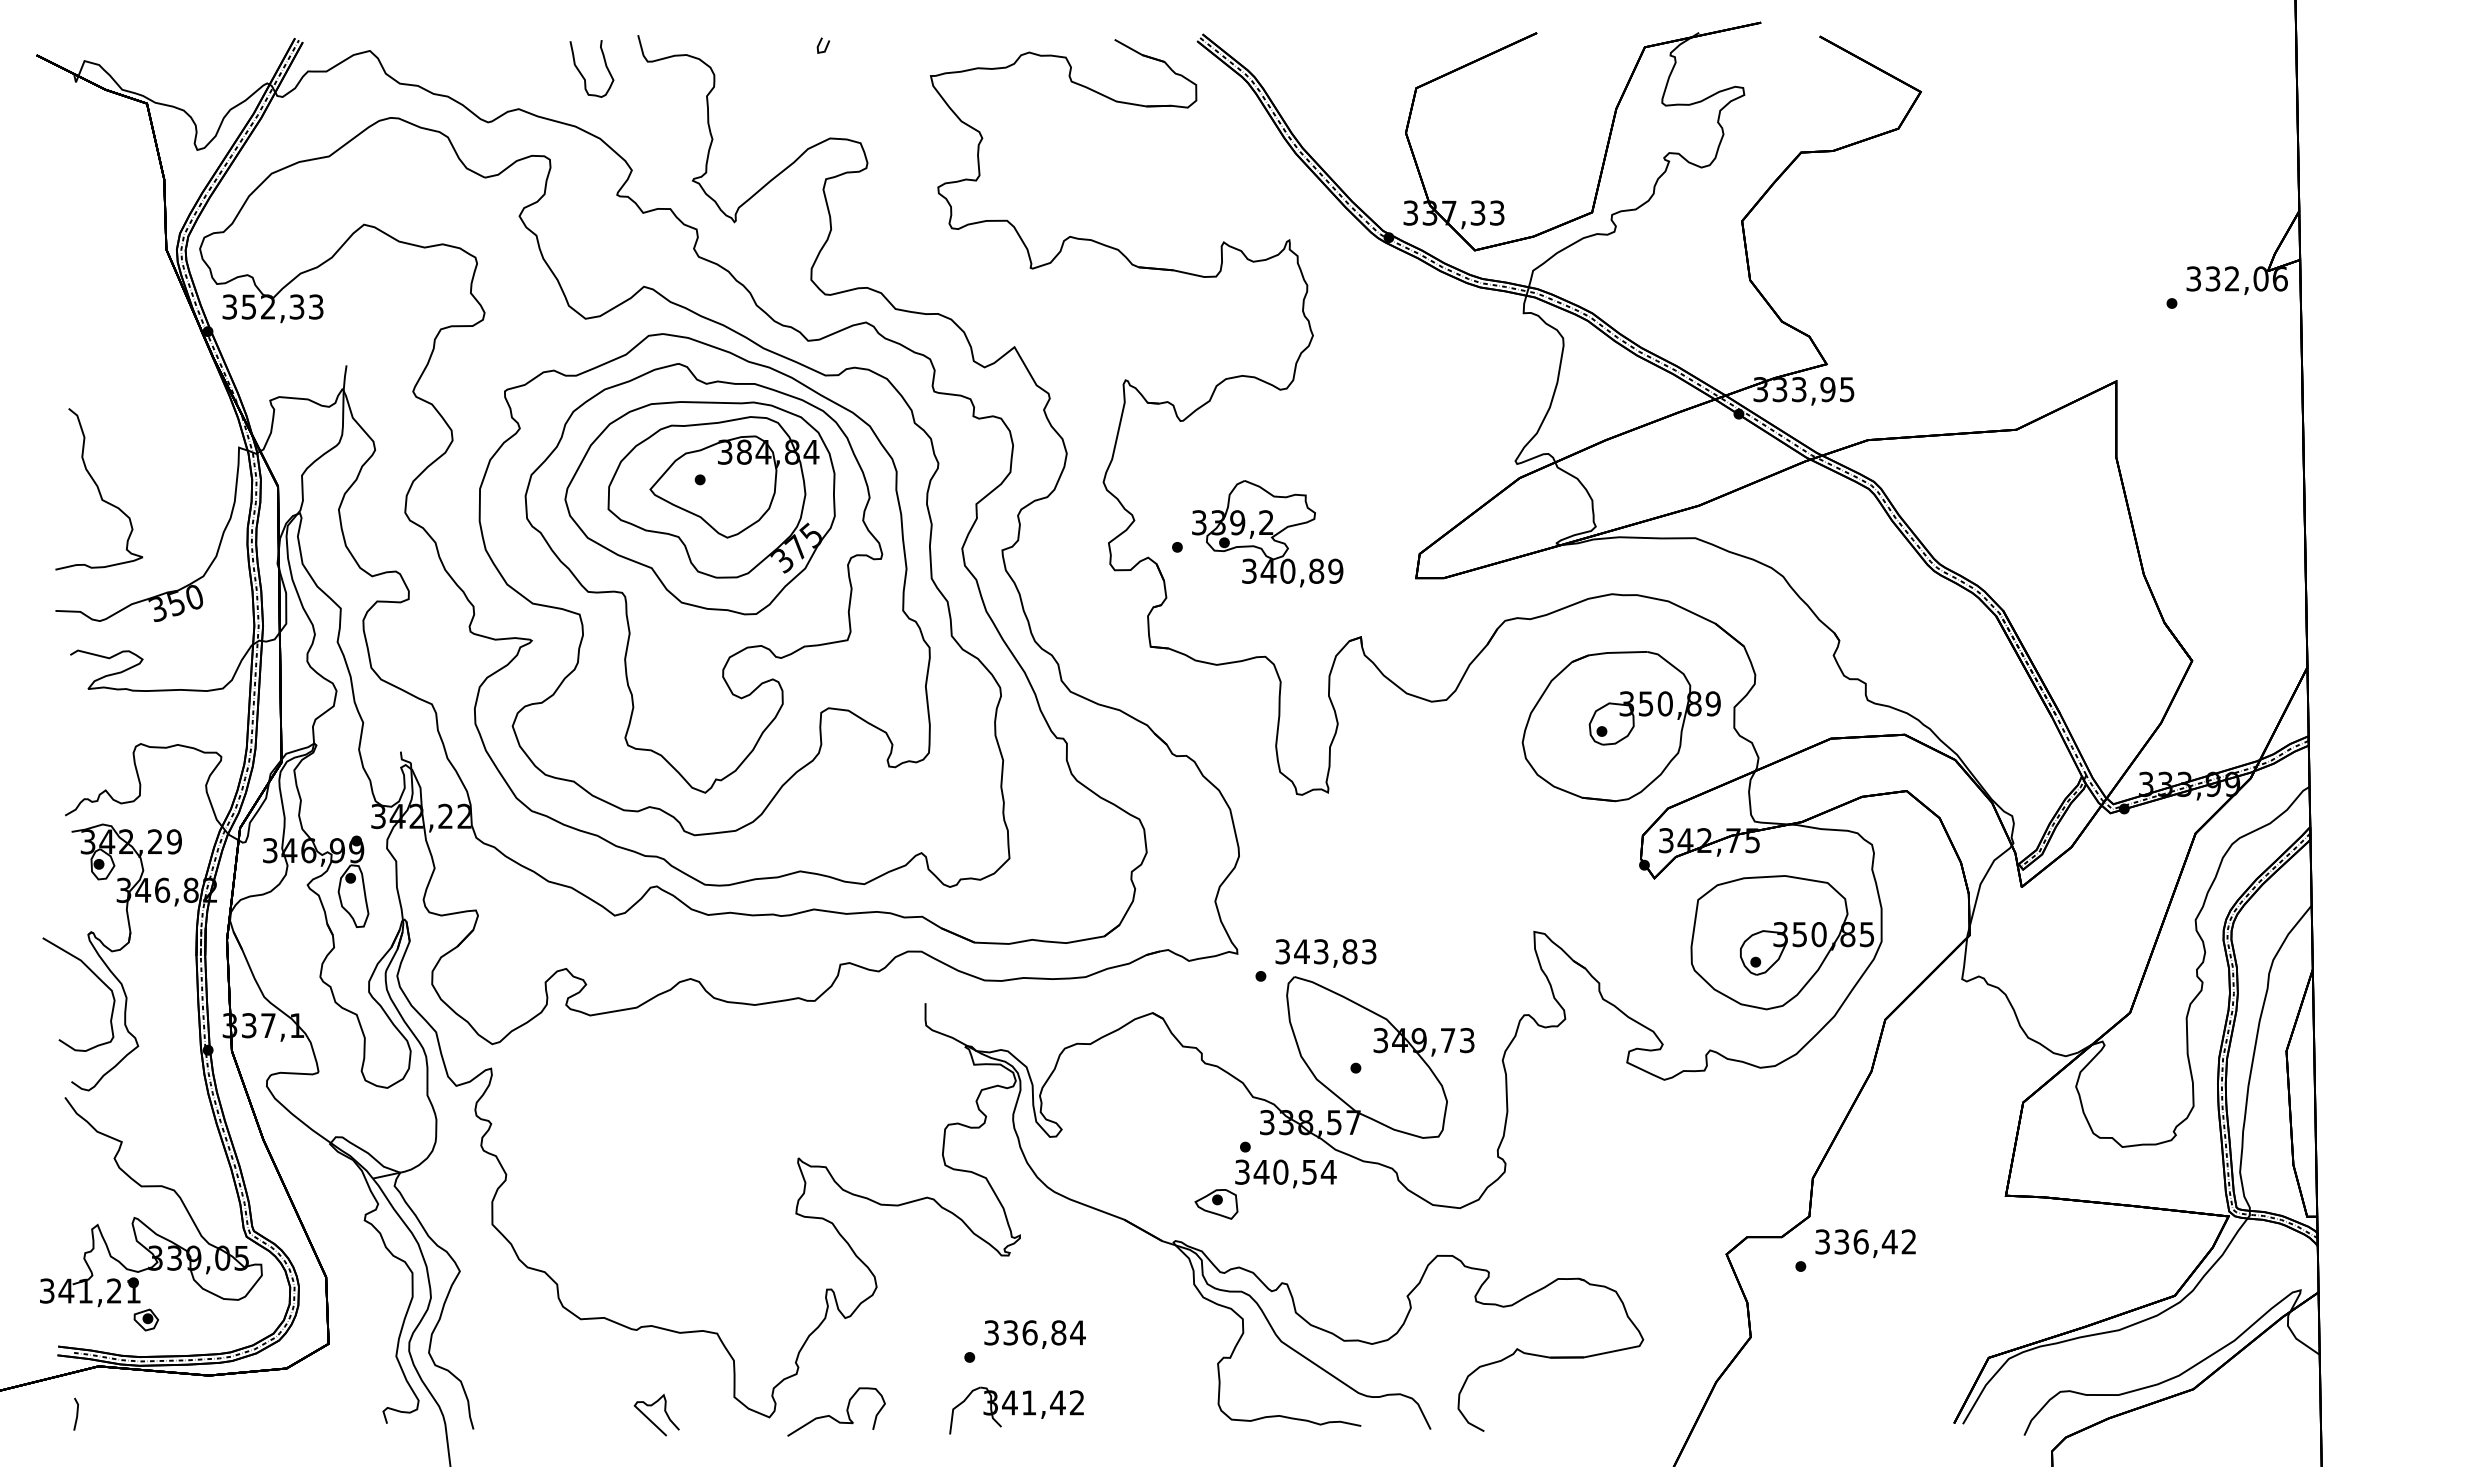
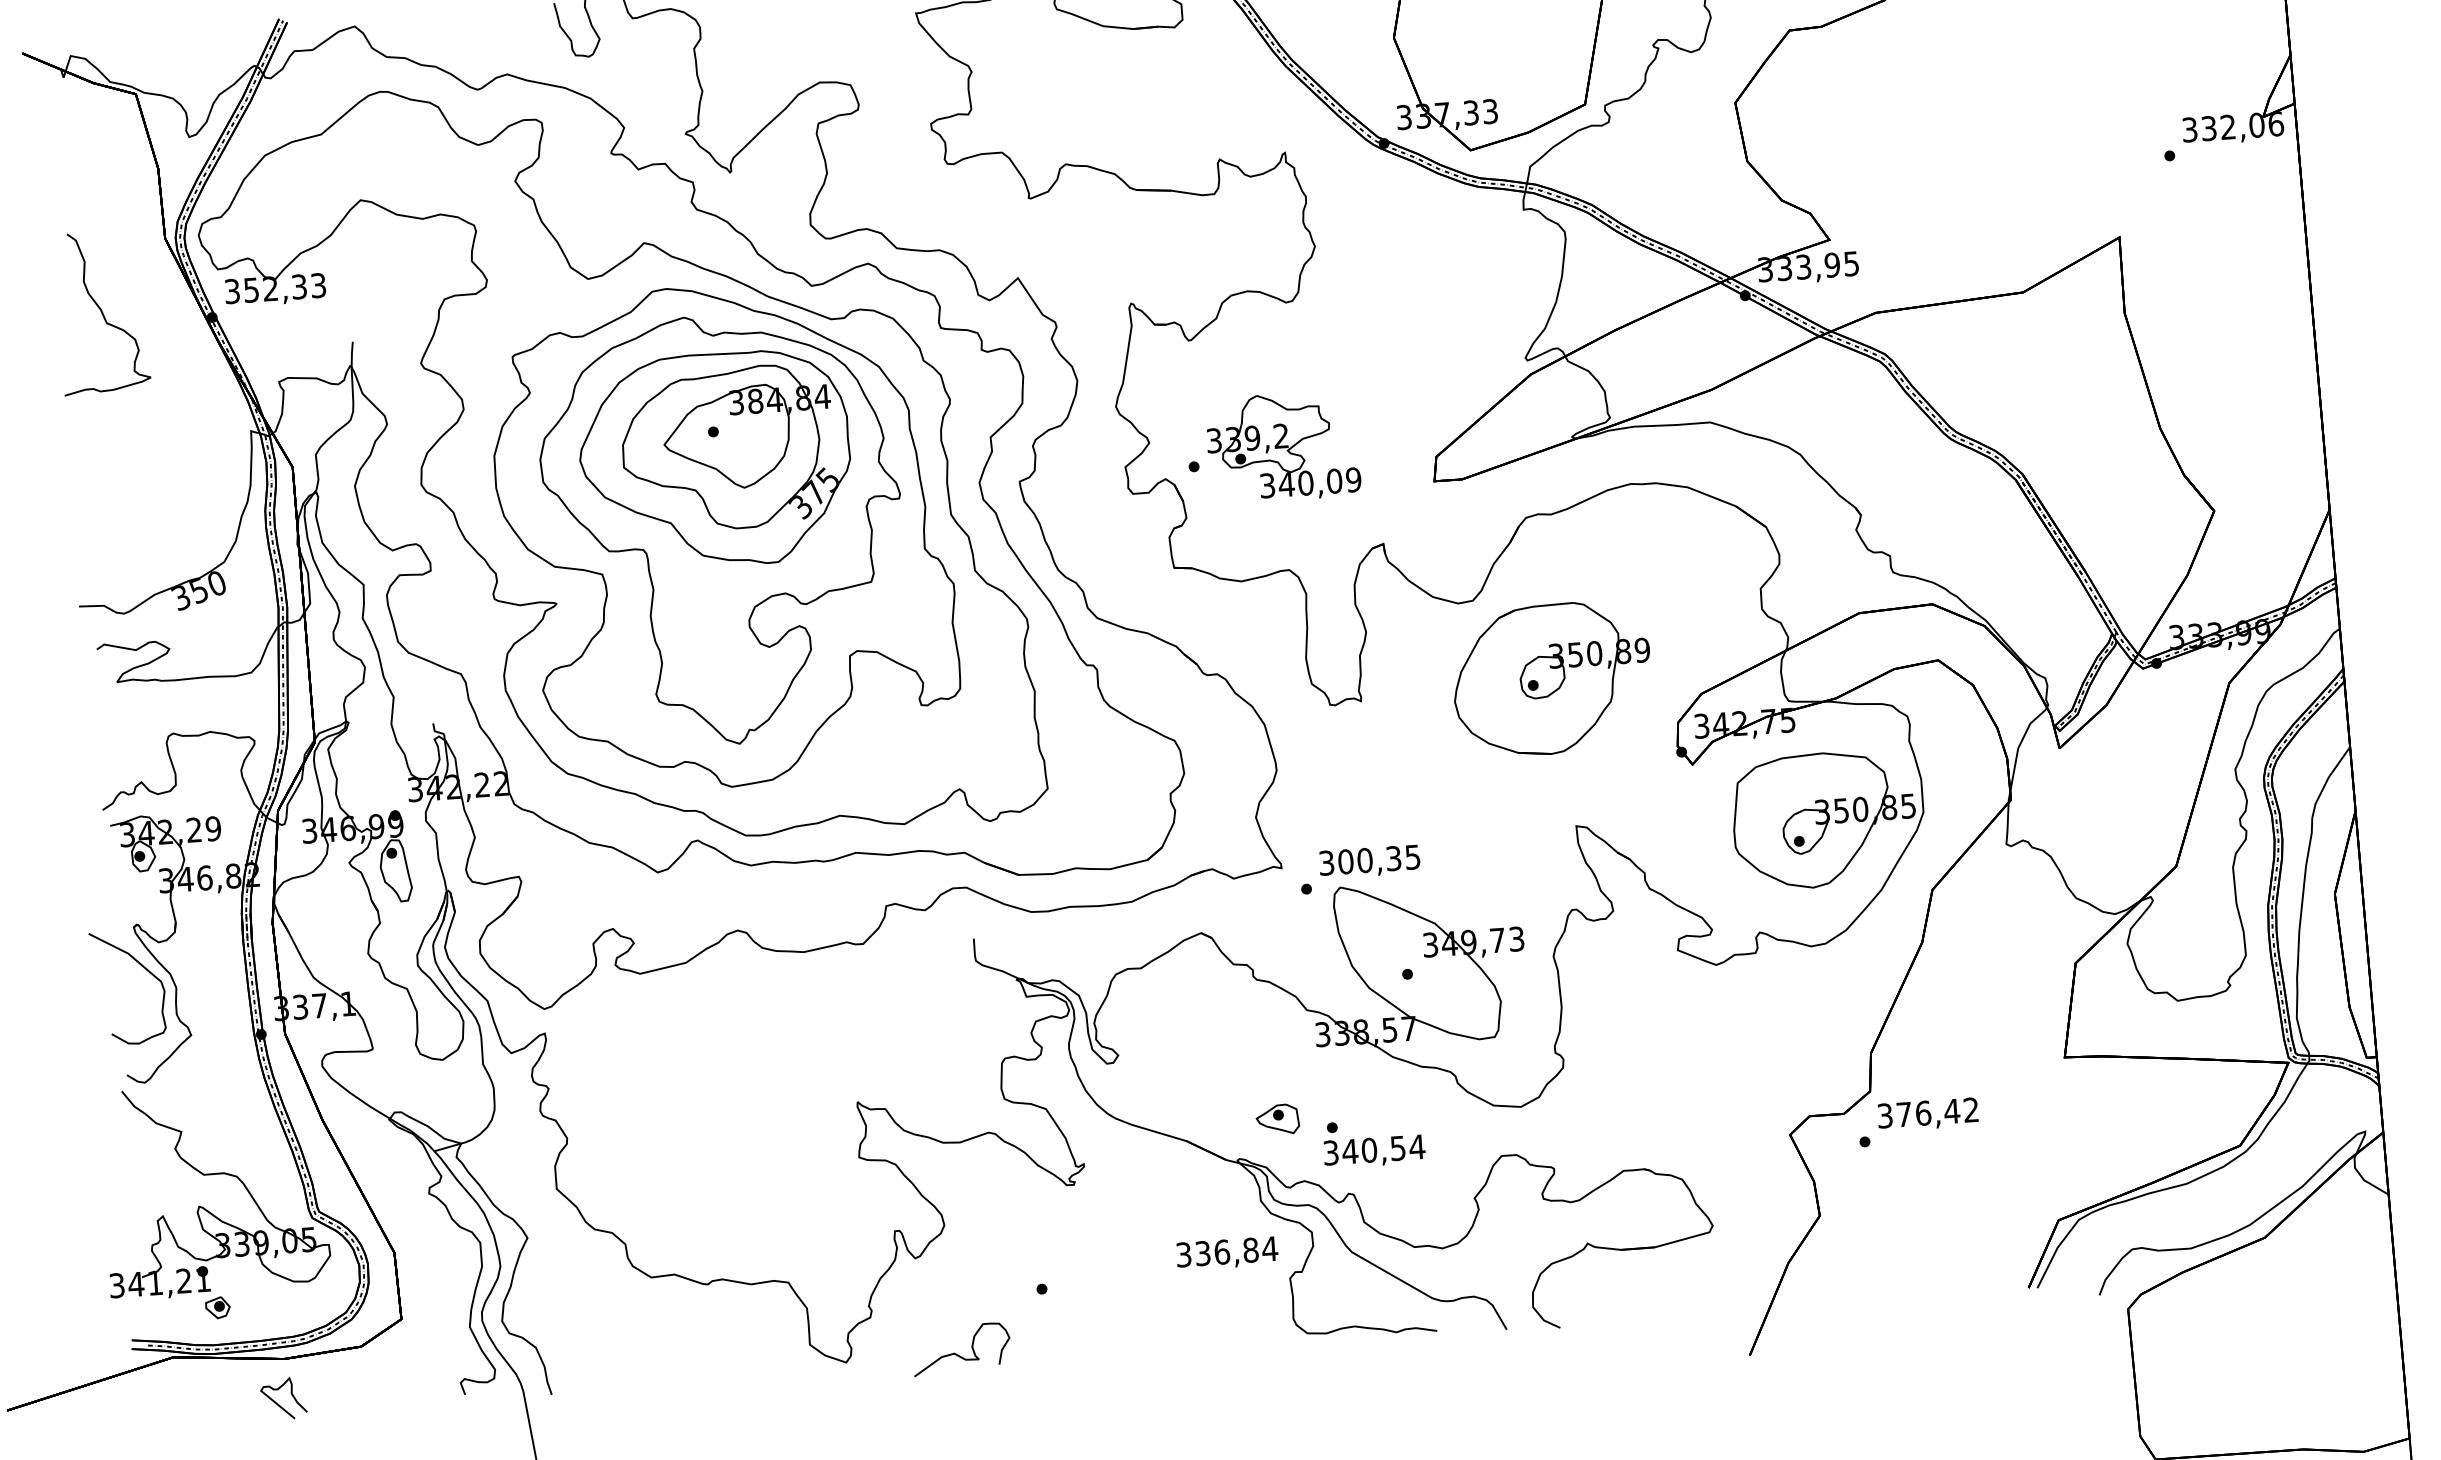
curve: (99, 489) -> (103, 312), moved
text: (1316, 571) -> (1334, 481), 340,89 -> 340,09
part: (1620, 726) -> (1551, 679), moved
text: (1335, 951) -> (1379, 859), 343,83 -> 300,35
text: (1285, 1164) -> (1373, 1142), moved
text: (1841, 1241) -> (1903, 1114), 336,42 -> 376,42
text: (1034, 1334) -> (1226, 1253), moved
part: (1016, 1410) -> (1092, 1338), removed
line: (76, 1413) -> (154, 1405), removed
curve: (832, 1416) -> (957, 1354), moved
curve: (650, 1419) -> (277, 1403), moved

